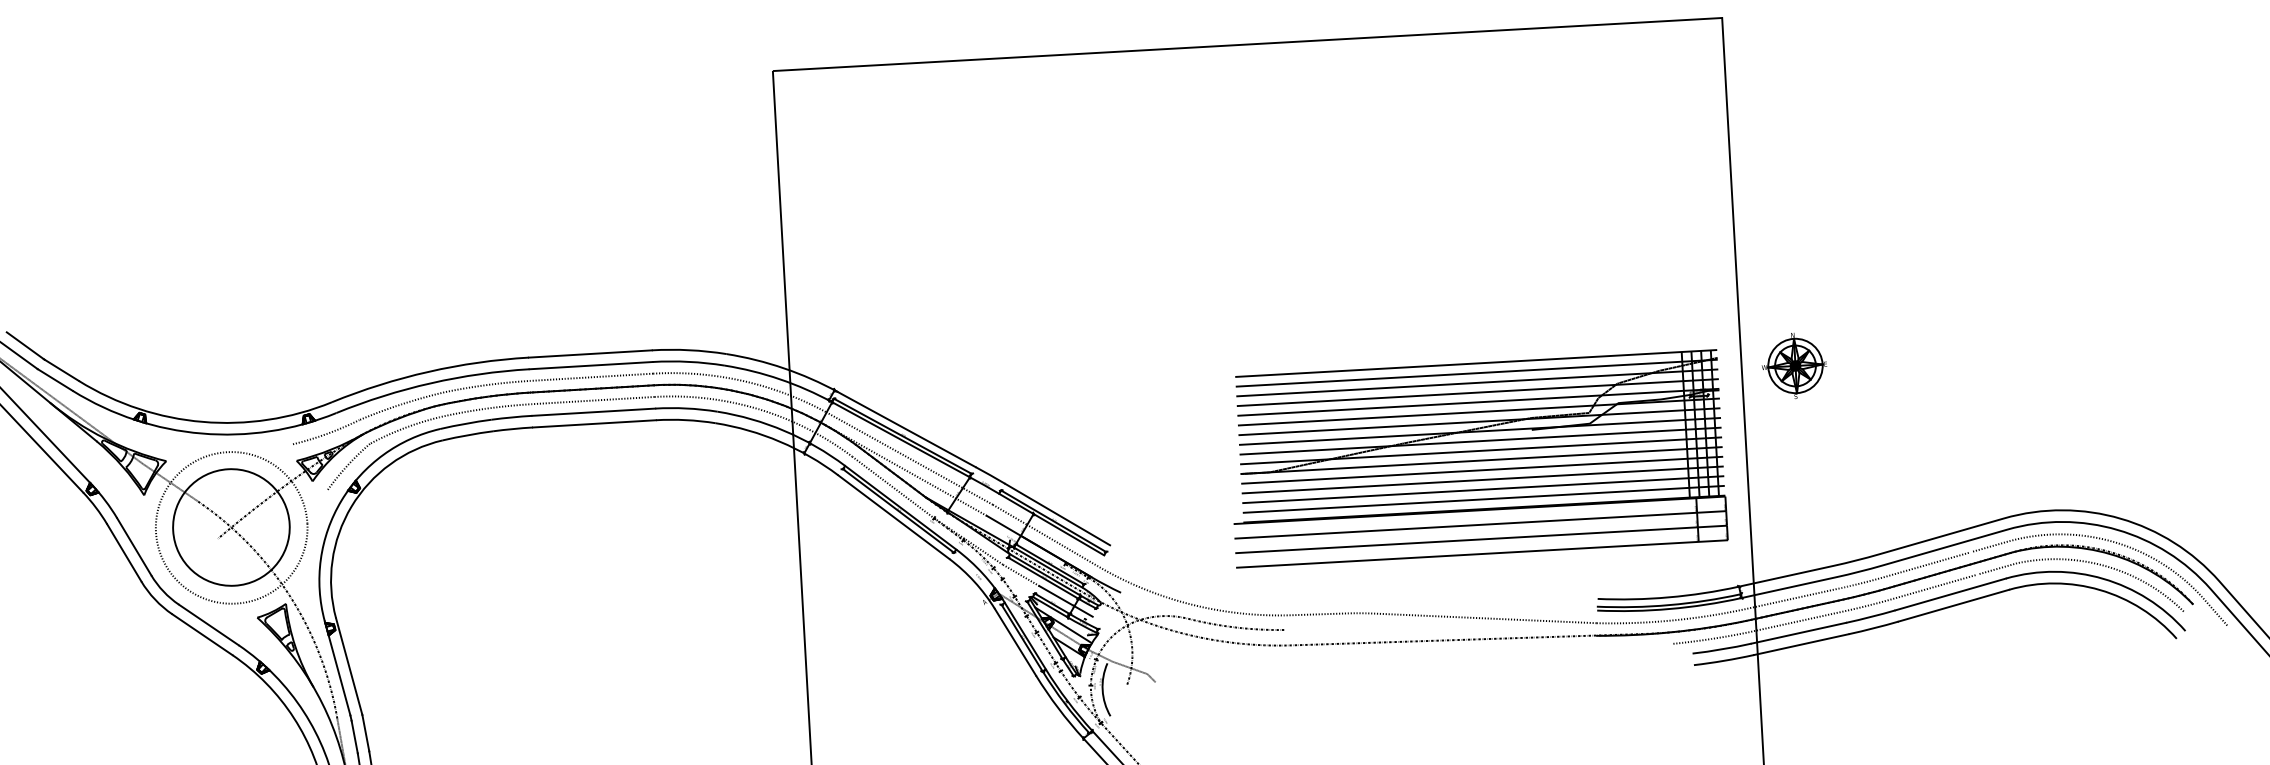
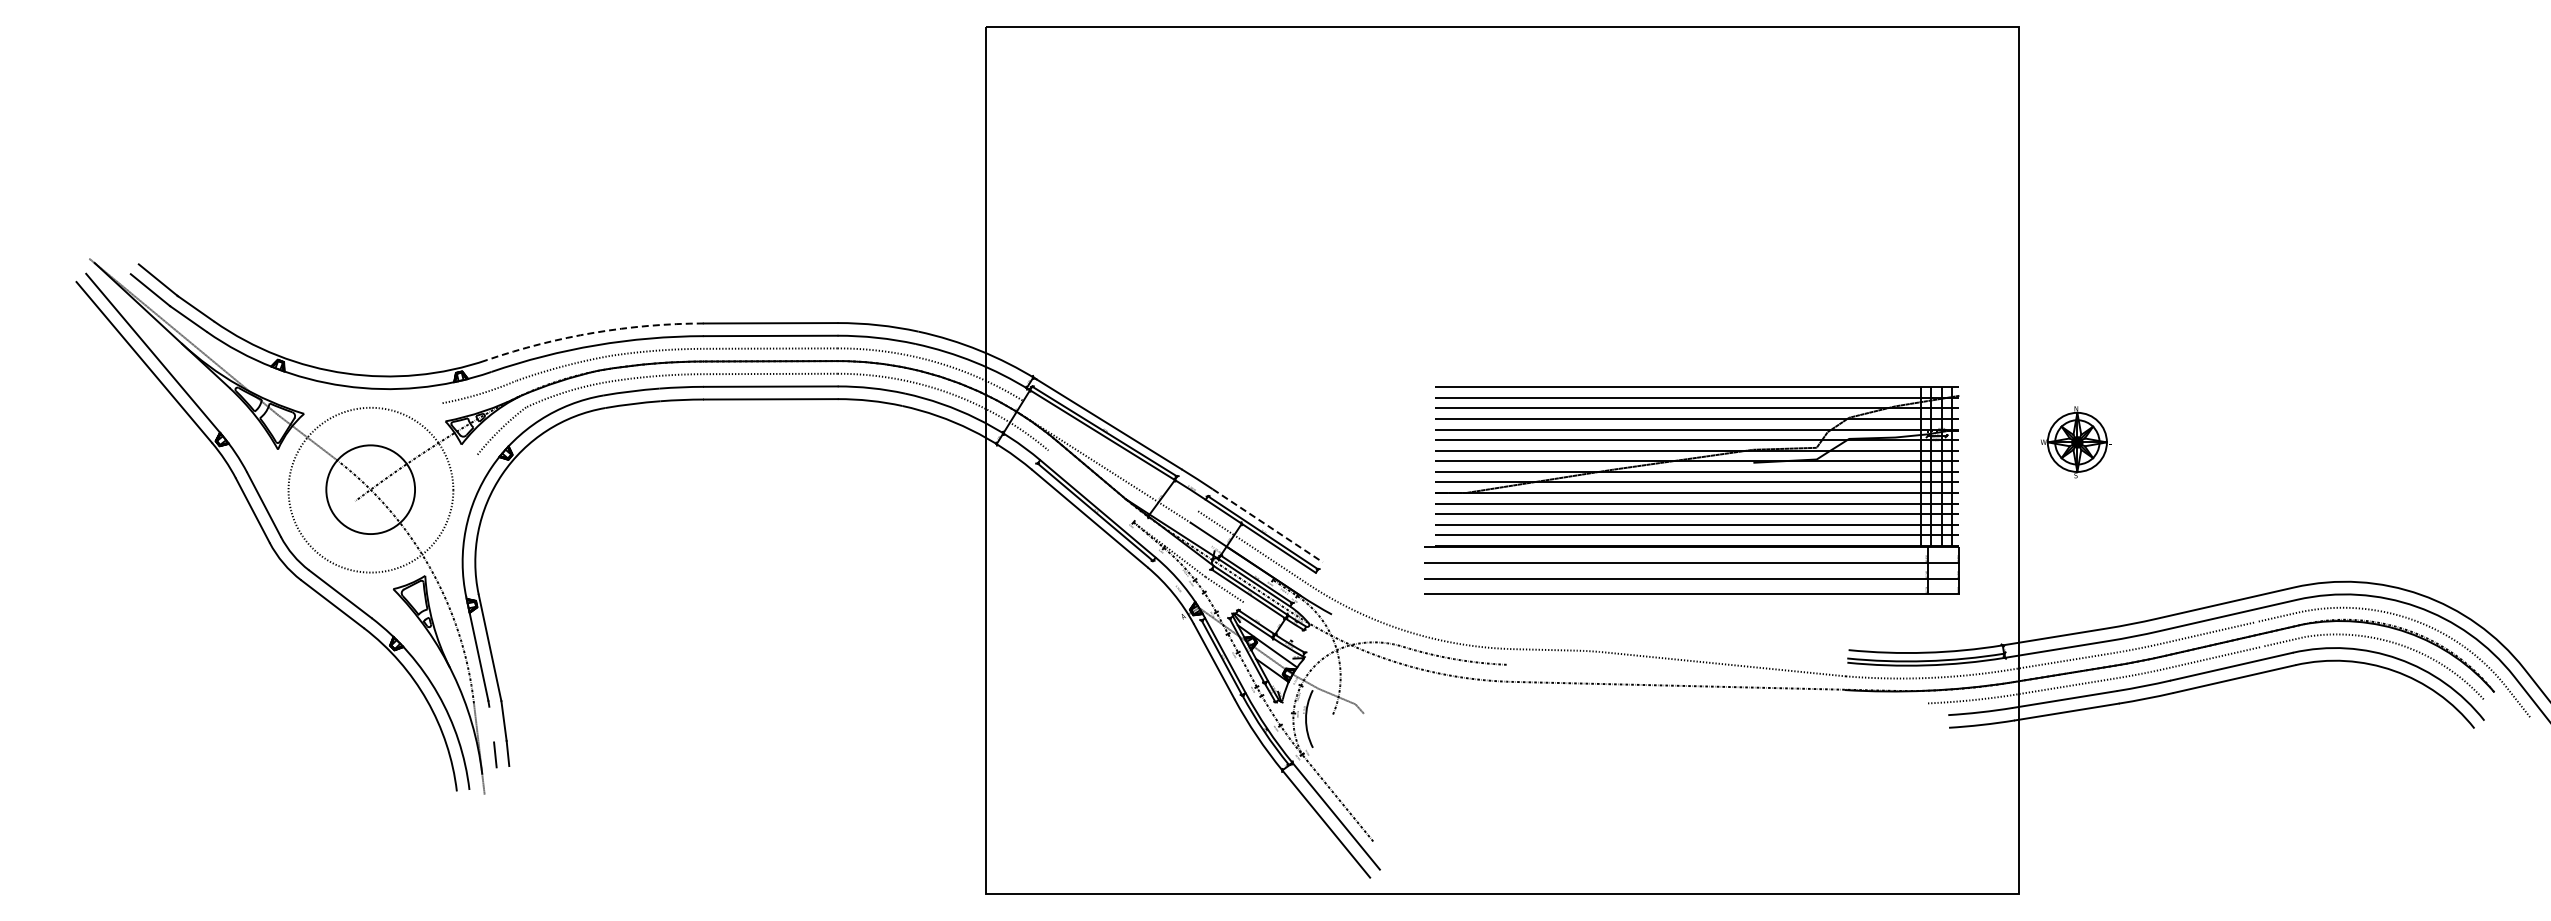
part: (1794, 366) -> (2076, 442), moved
arc: (428, 371) -> (594, 332), solid -> dashed
line: (909, 458) -> (1110, 456), removed
part: (1476, 458) -> (1691, 490), moved
line: (892, 487) -> (1090, 486), removed
line: (1058, 515) -> (1268, 526), solid -> dashed
circle: (231, 527) -> (370, 489), size x0.7
line: (1065, 601) -> (1271, 620), removed
line: (354, 737) -> (491, 724), removed

